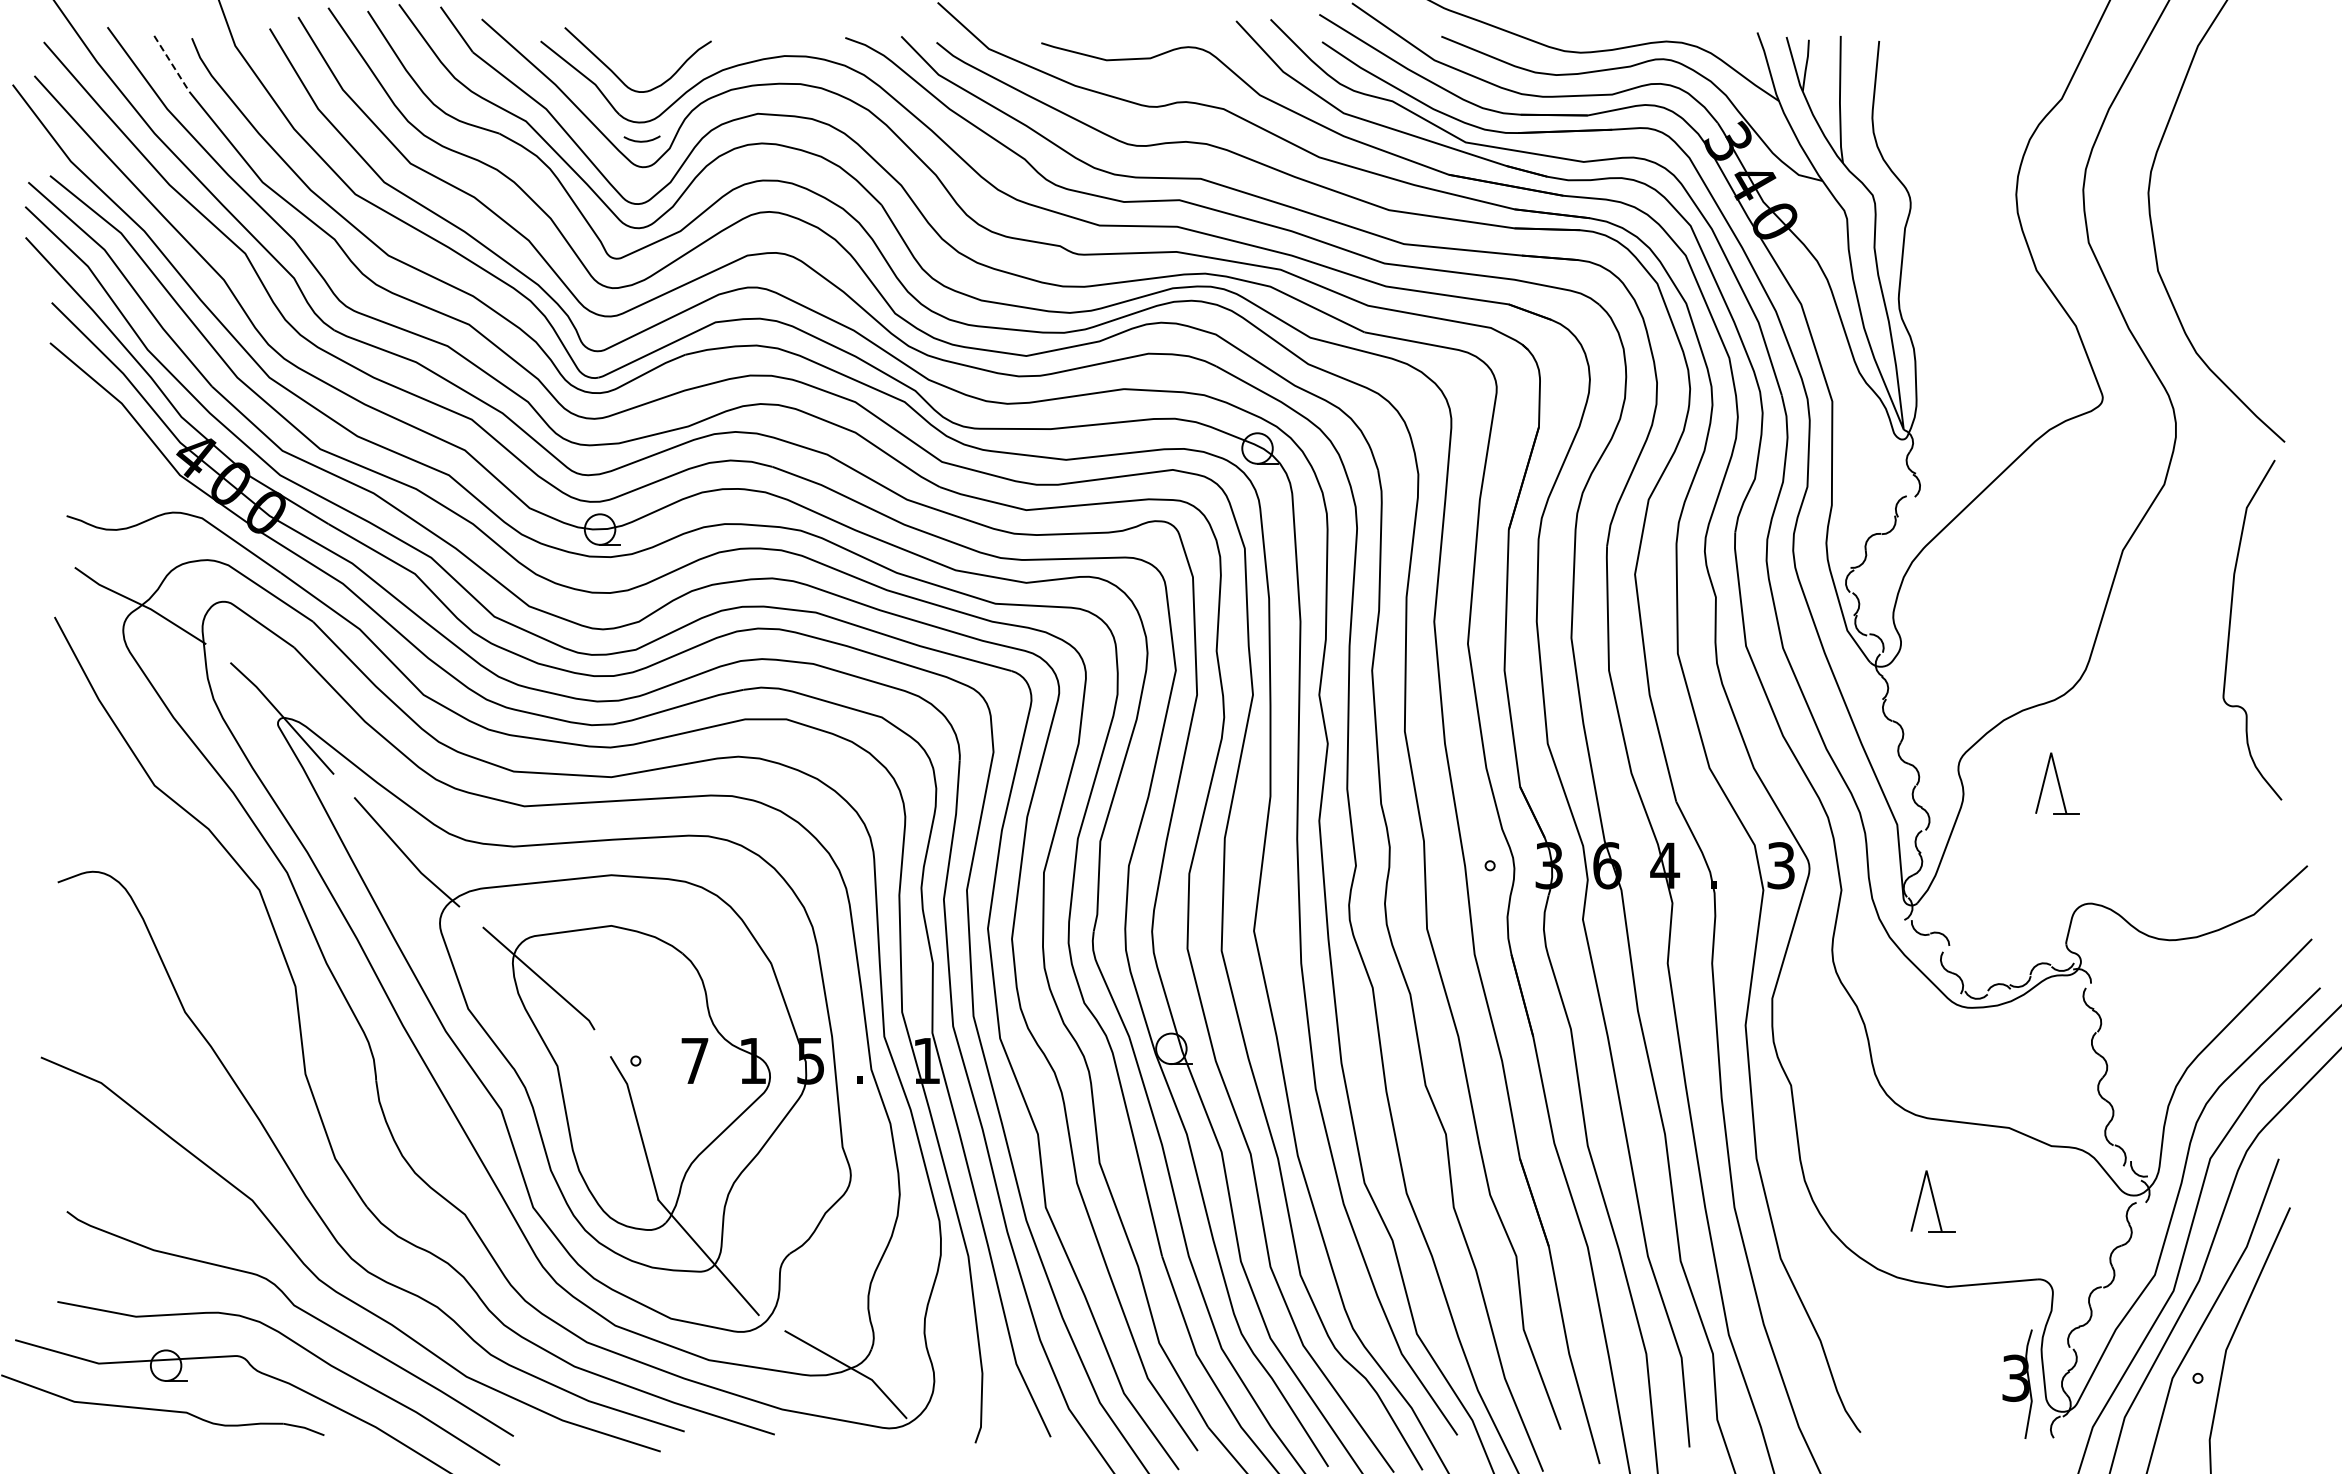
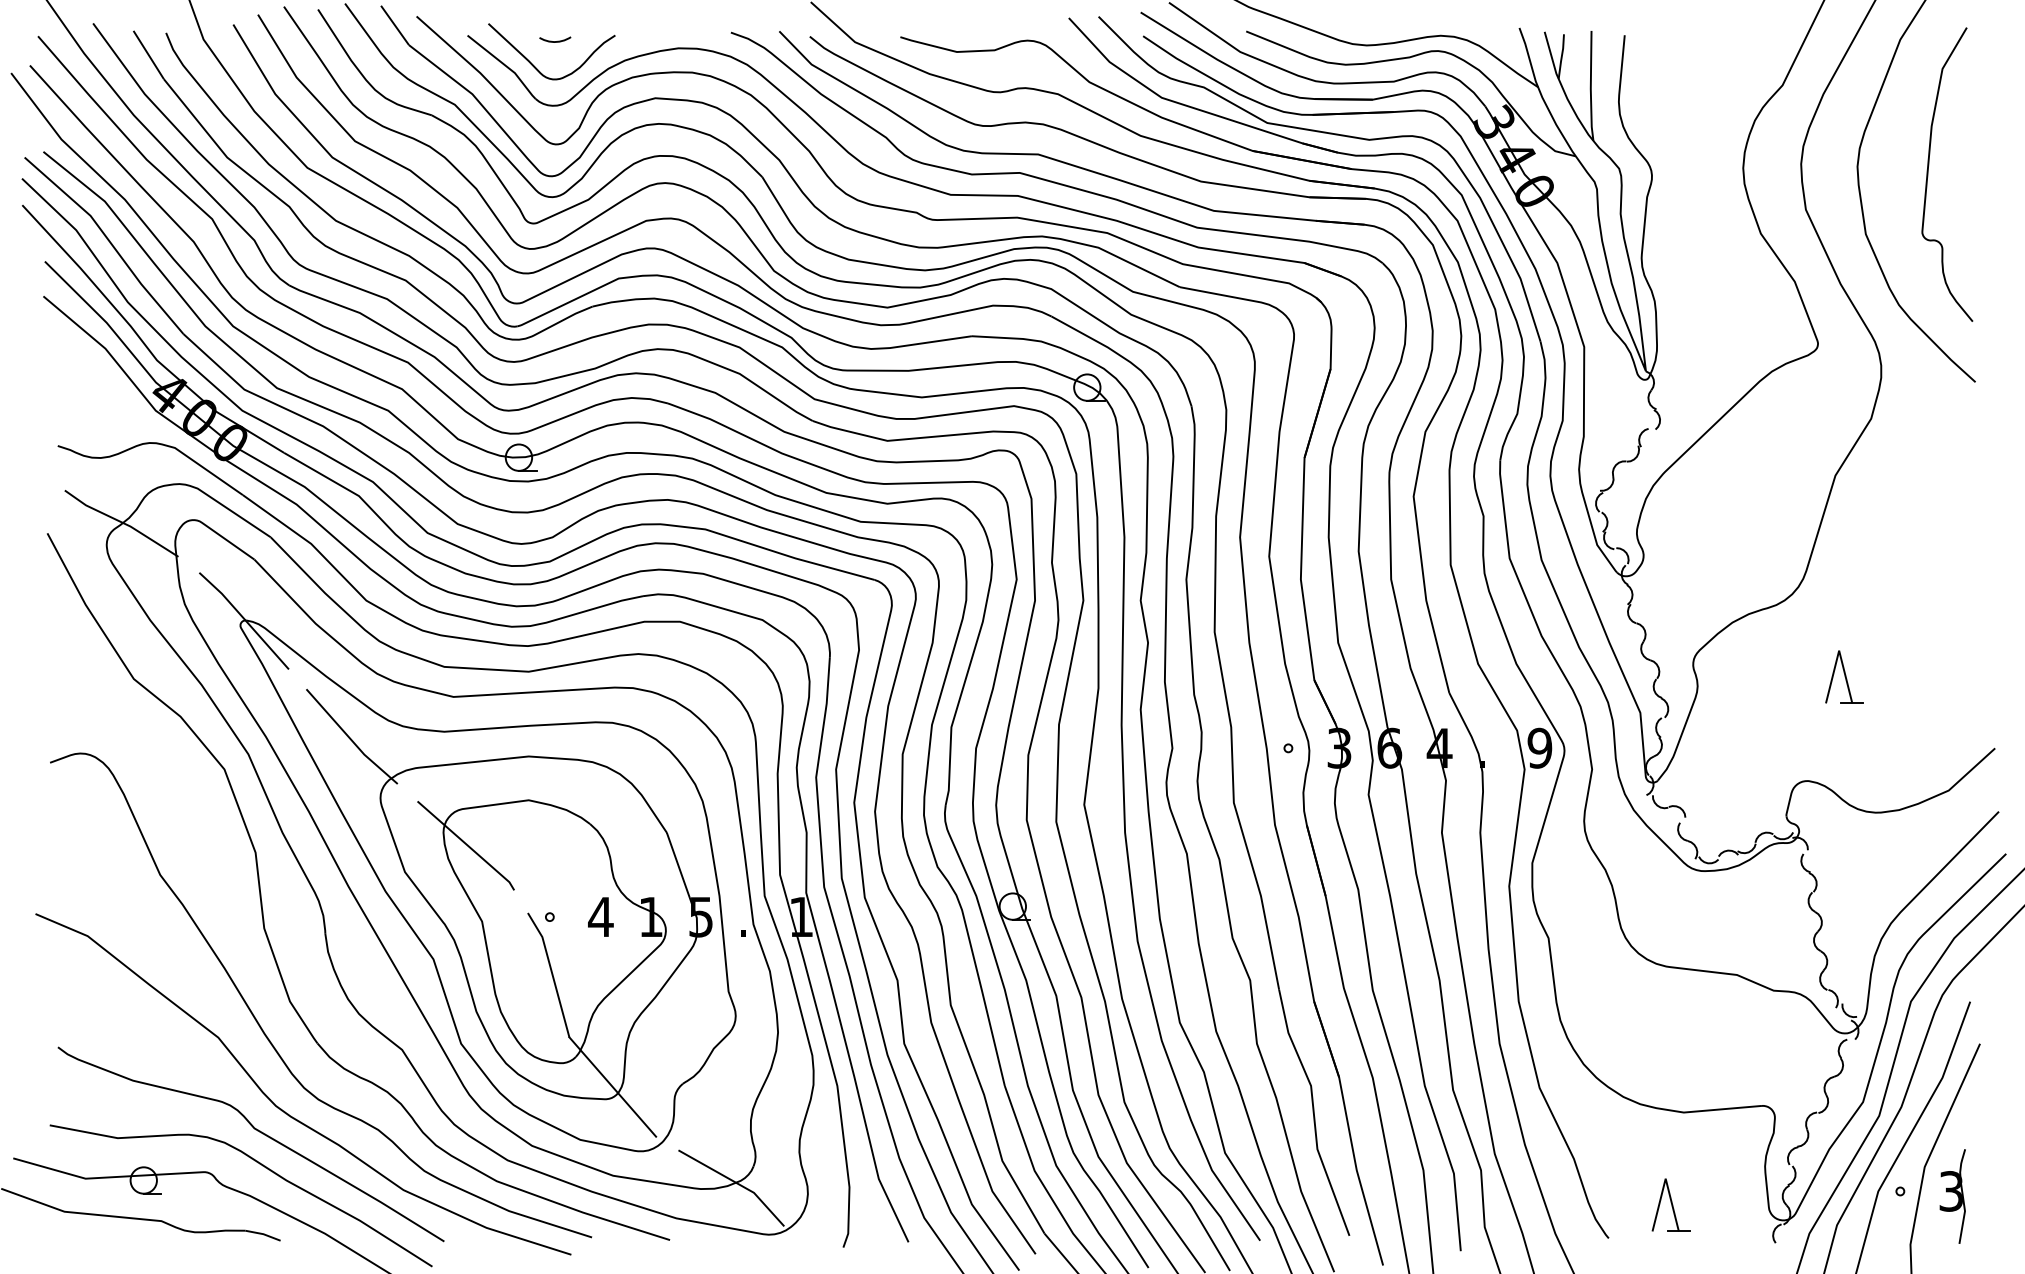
line: (172, 64) -> (149, 55), dashed -> solid
curve: (641, 140) -> (554, 40), moved
curve: (2230, 629) -> (1928, 174), moved
part: (2057, 783) -> (1844, 677), moved
text: (1780, 865) -> (1539, 748), 3 -> 9
text: (694, 1060) -> (600, 916), 7 -> 4
part: (1932, 1201) -> (1670, 1205), moved
part: (2017, 1383) -> (1952, 1195), moved

